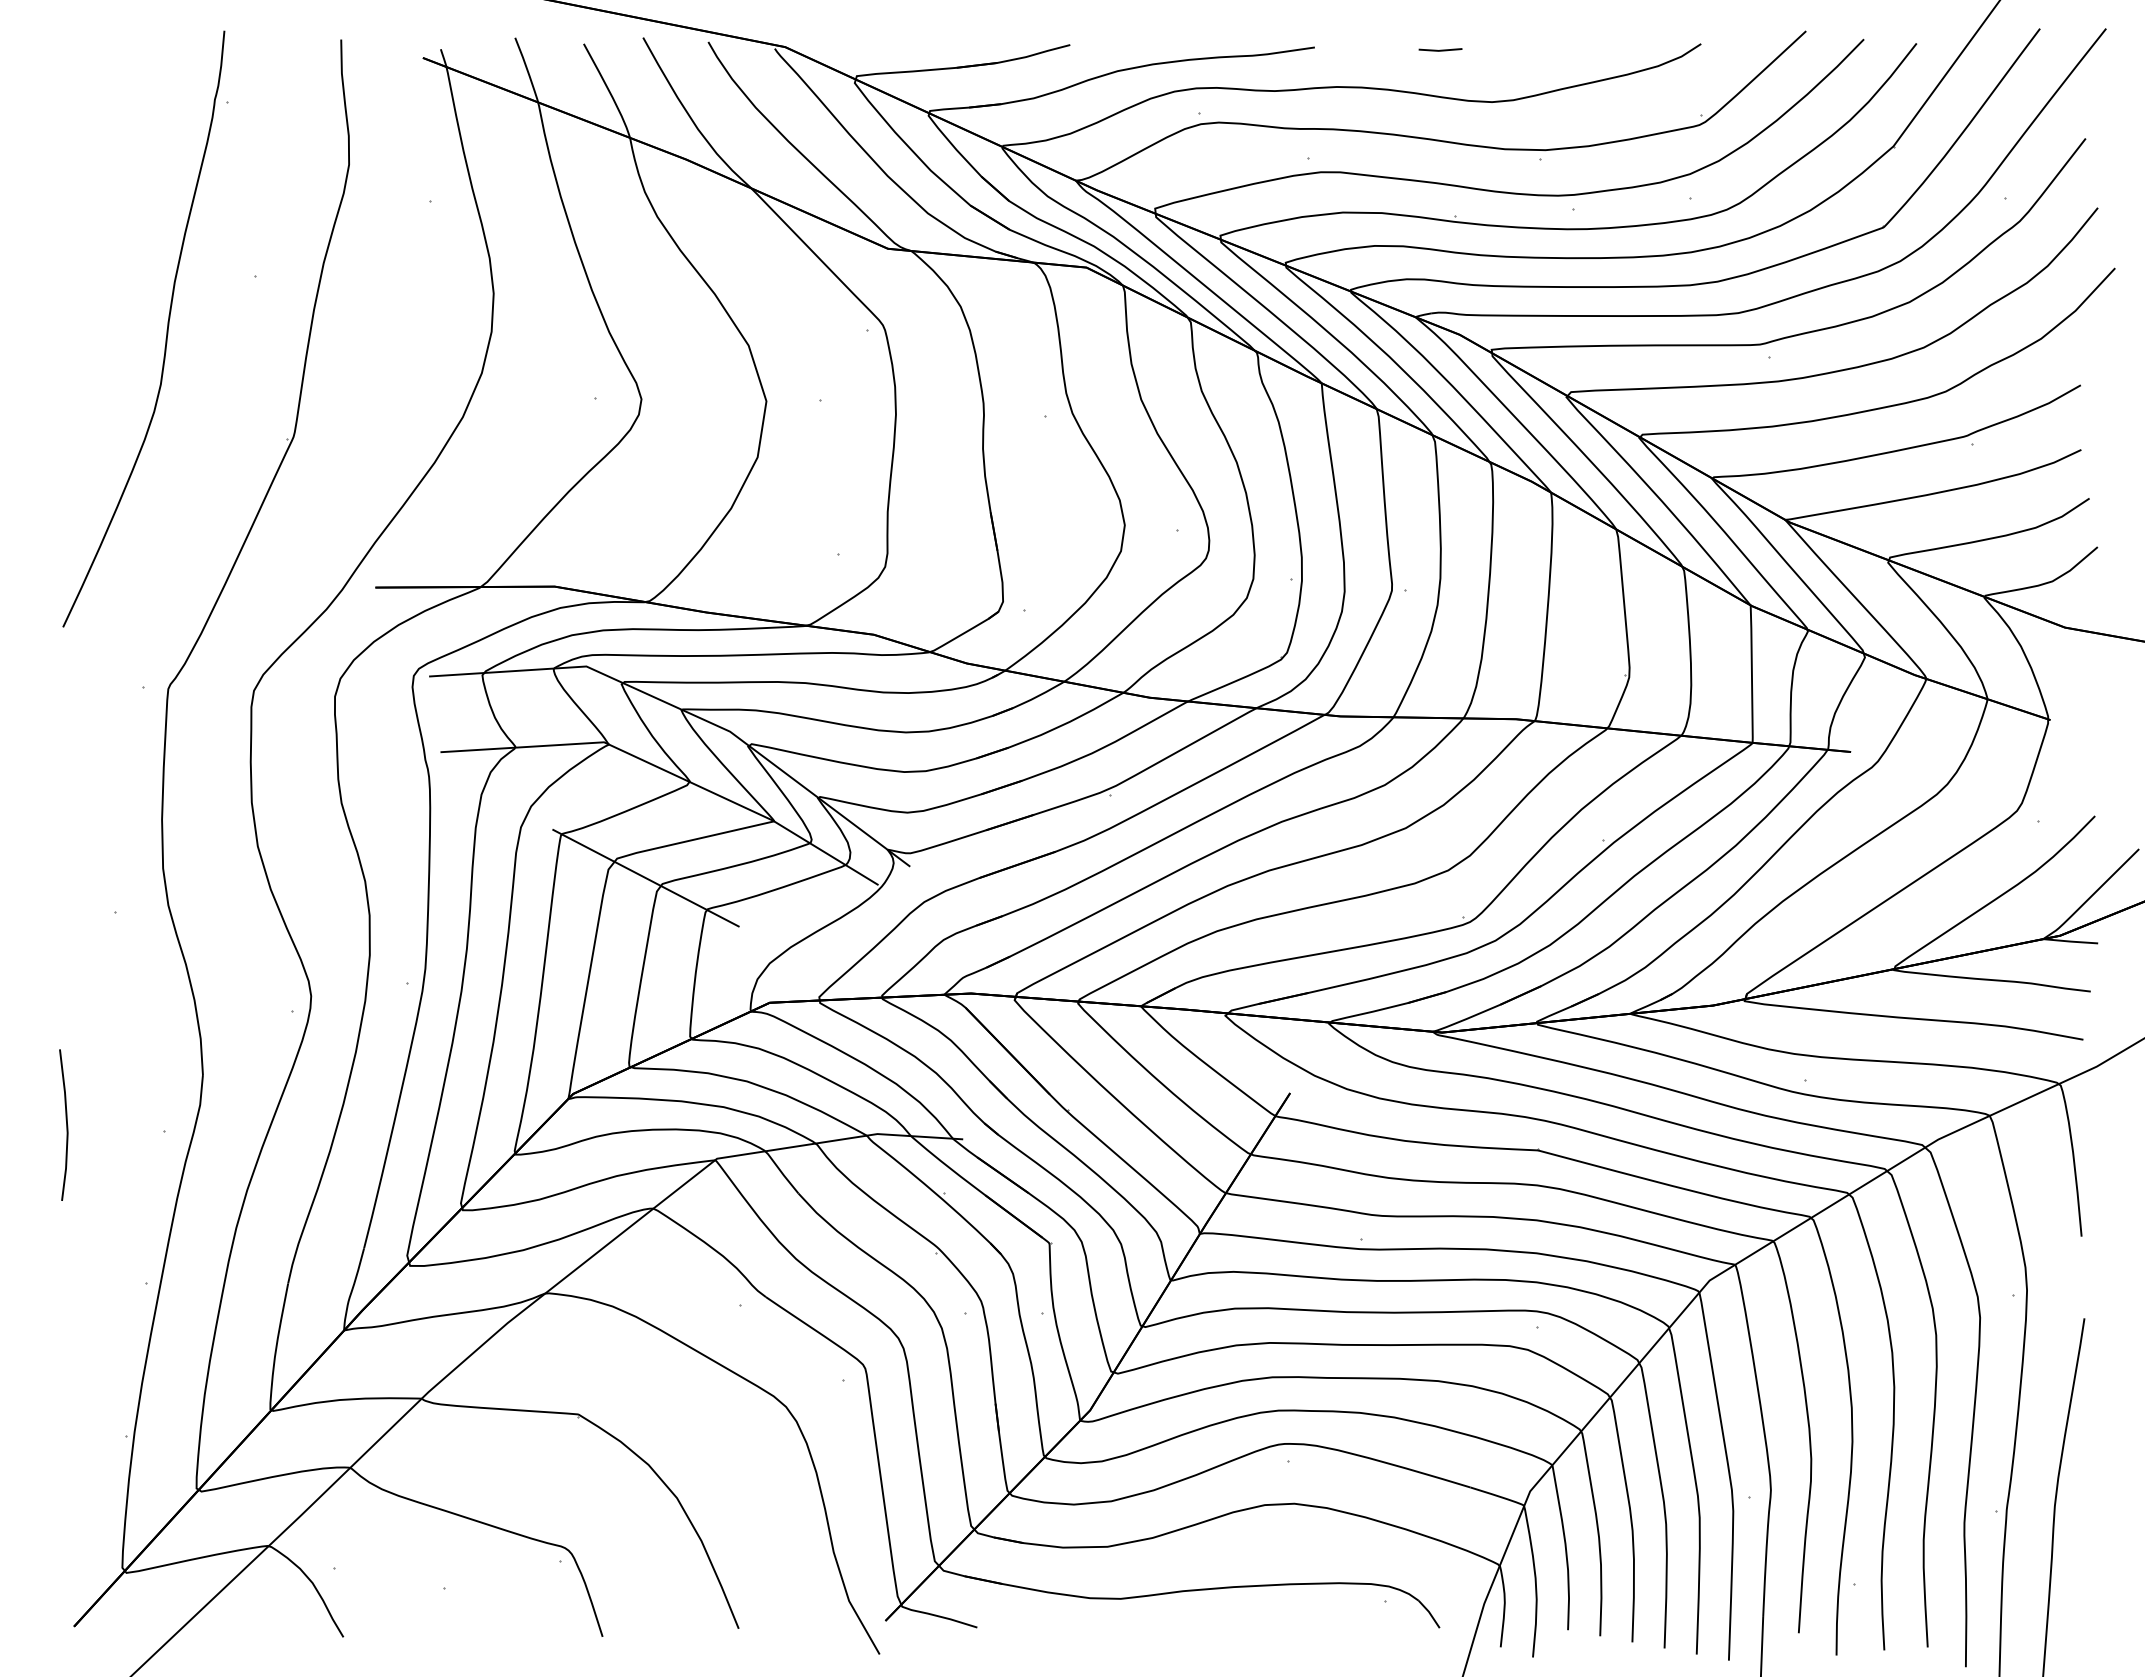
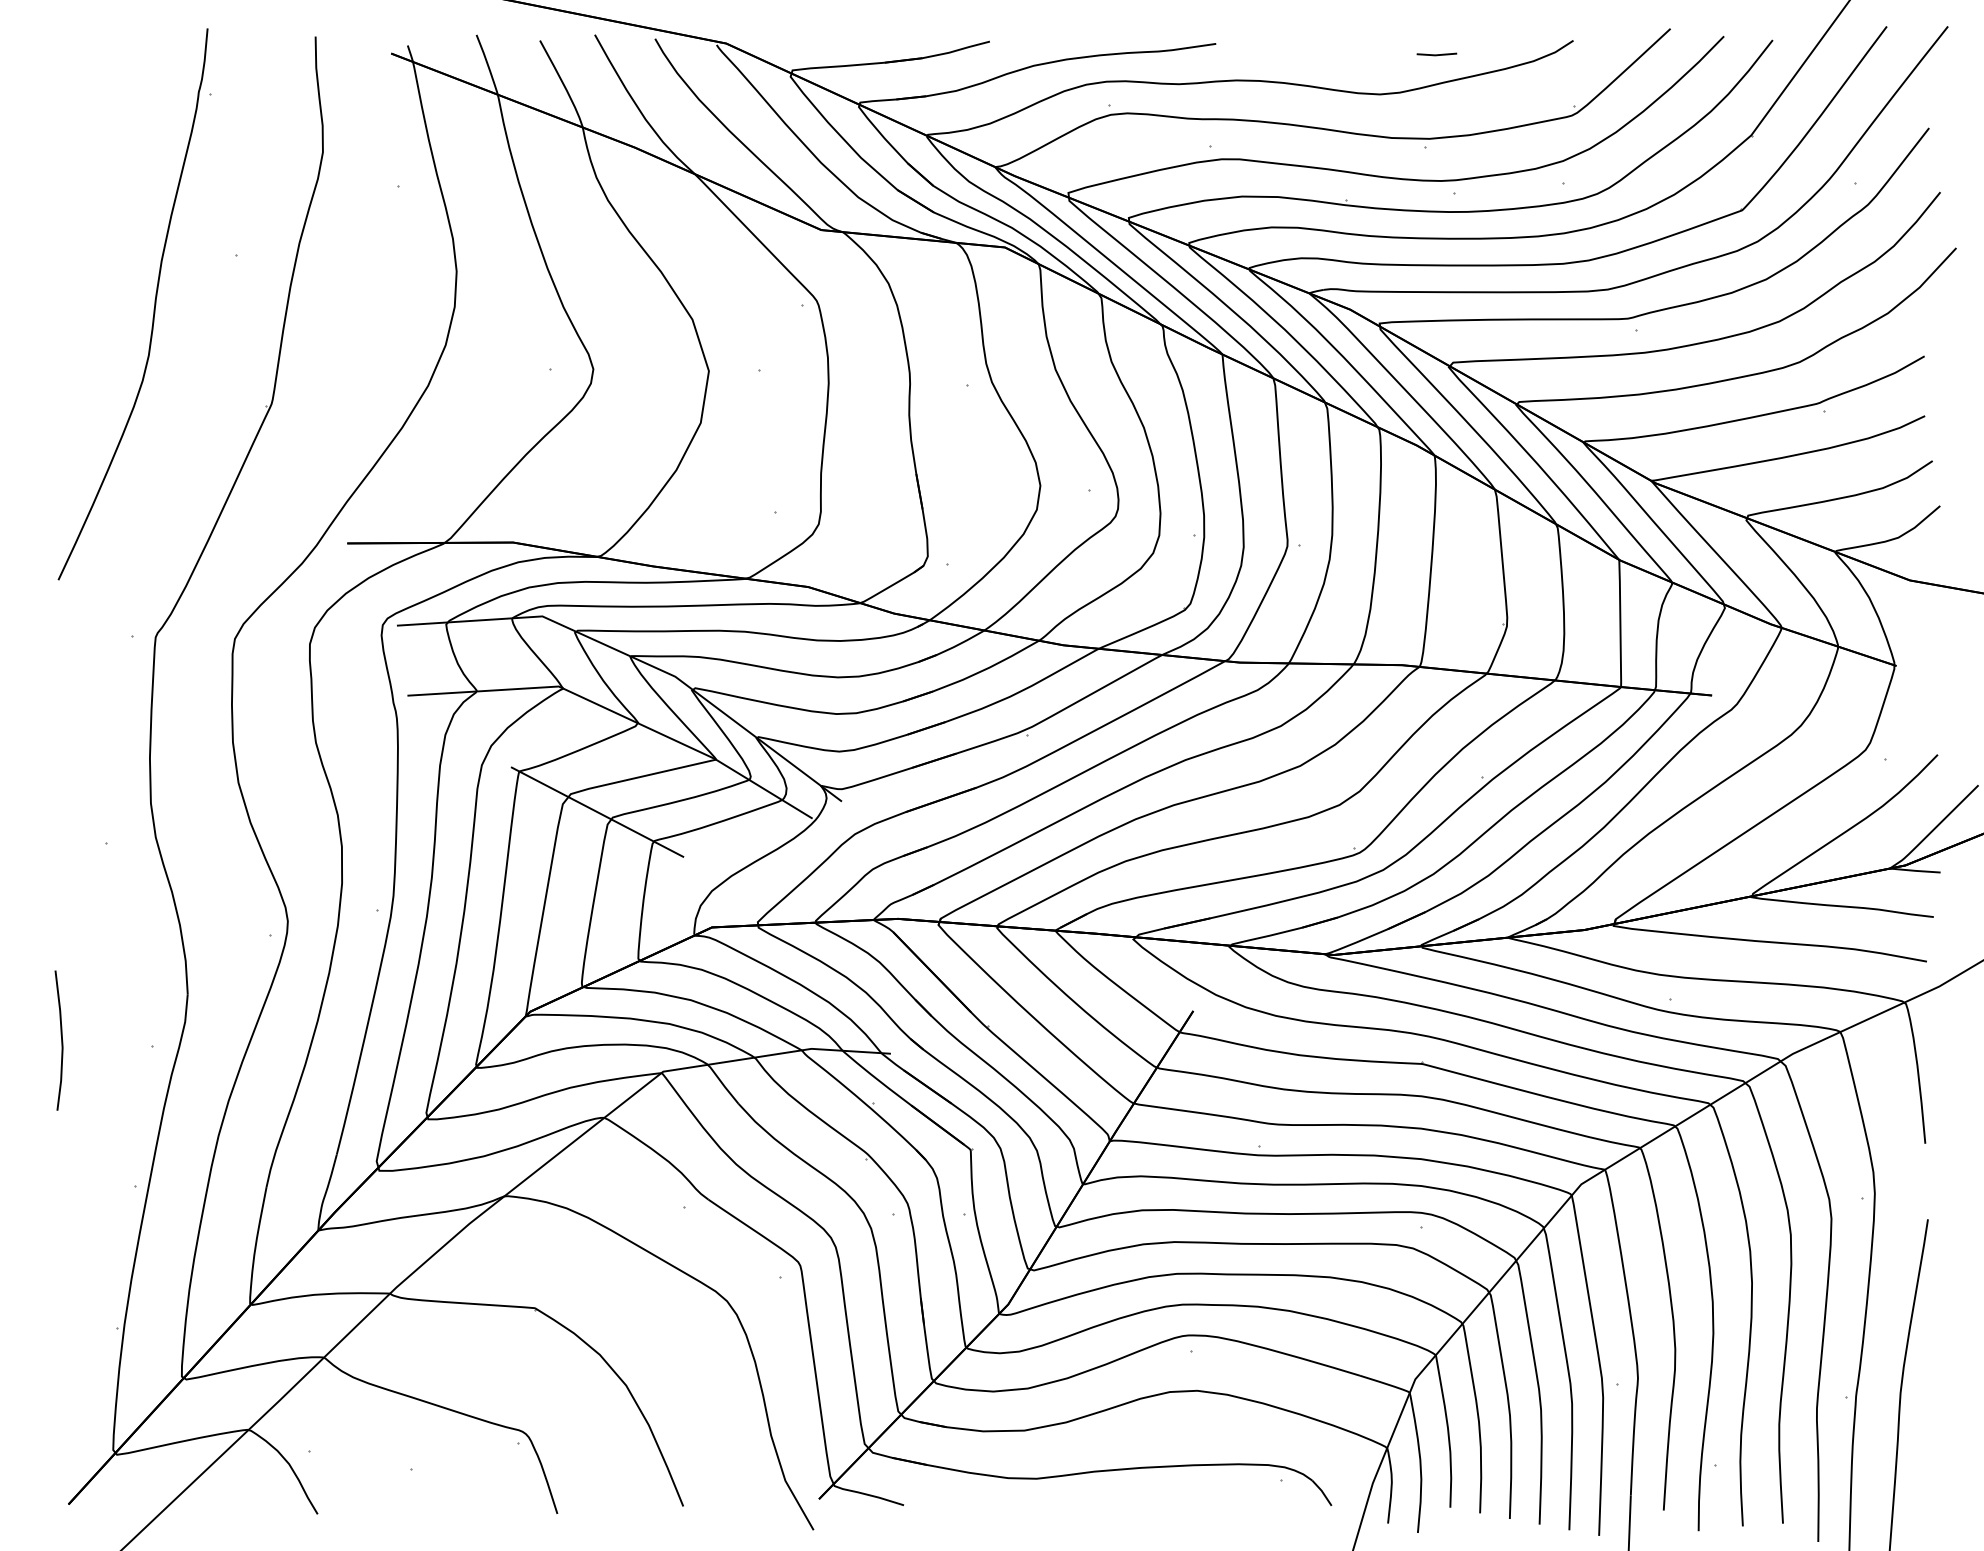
line: (1440, 49) -> (1436, 54), moved

